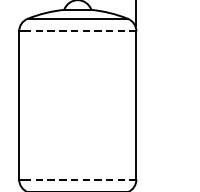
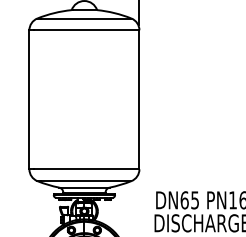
line: (80, 31) -> (86, 30), dashed -> solid
line: (80, 179) -> (86, 169), dashed -> solid

